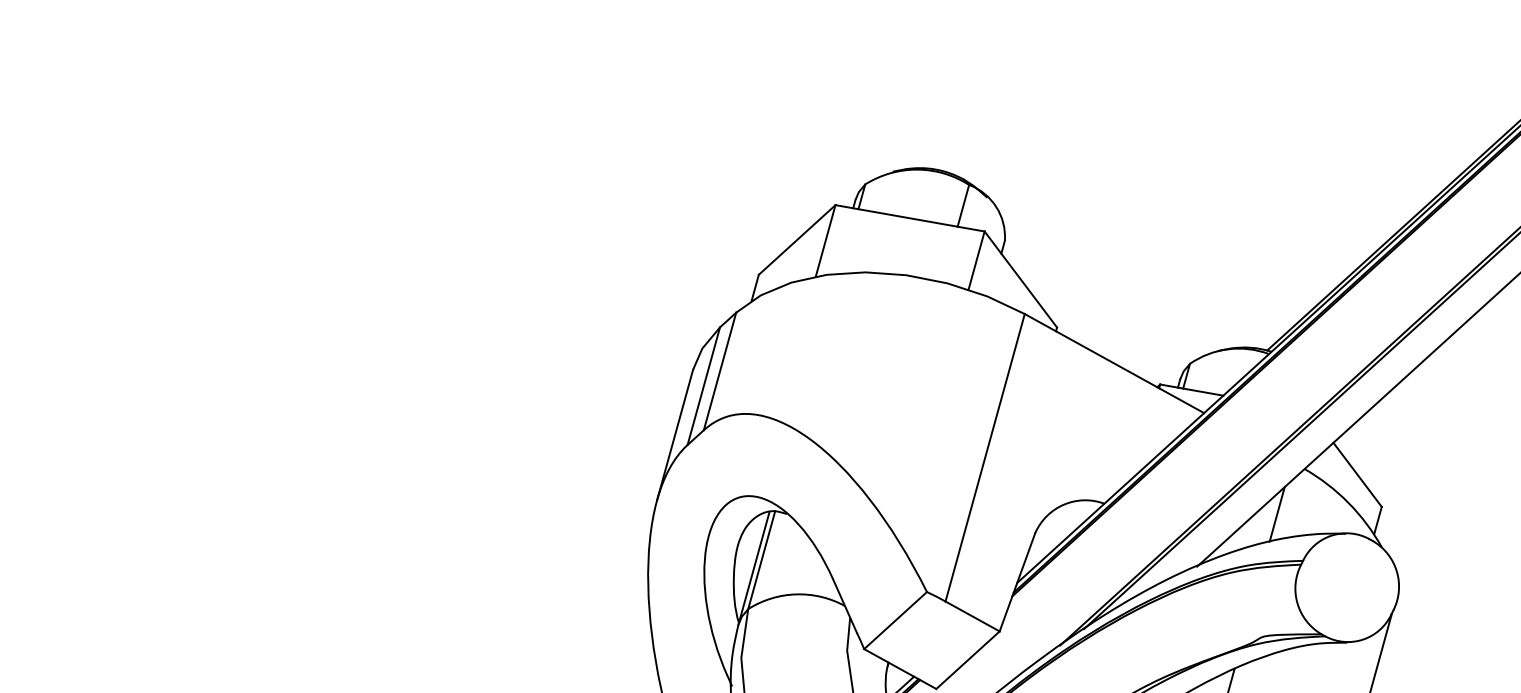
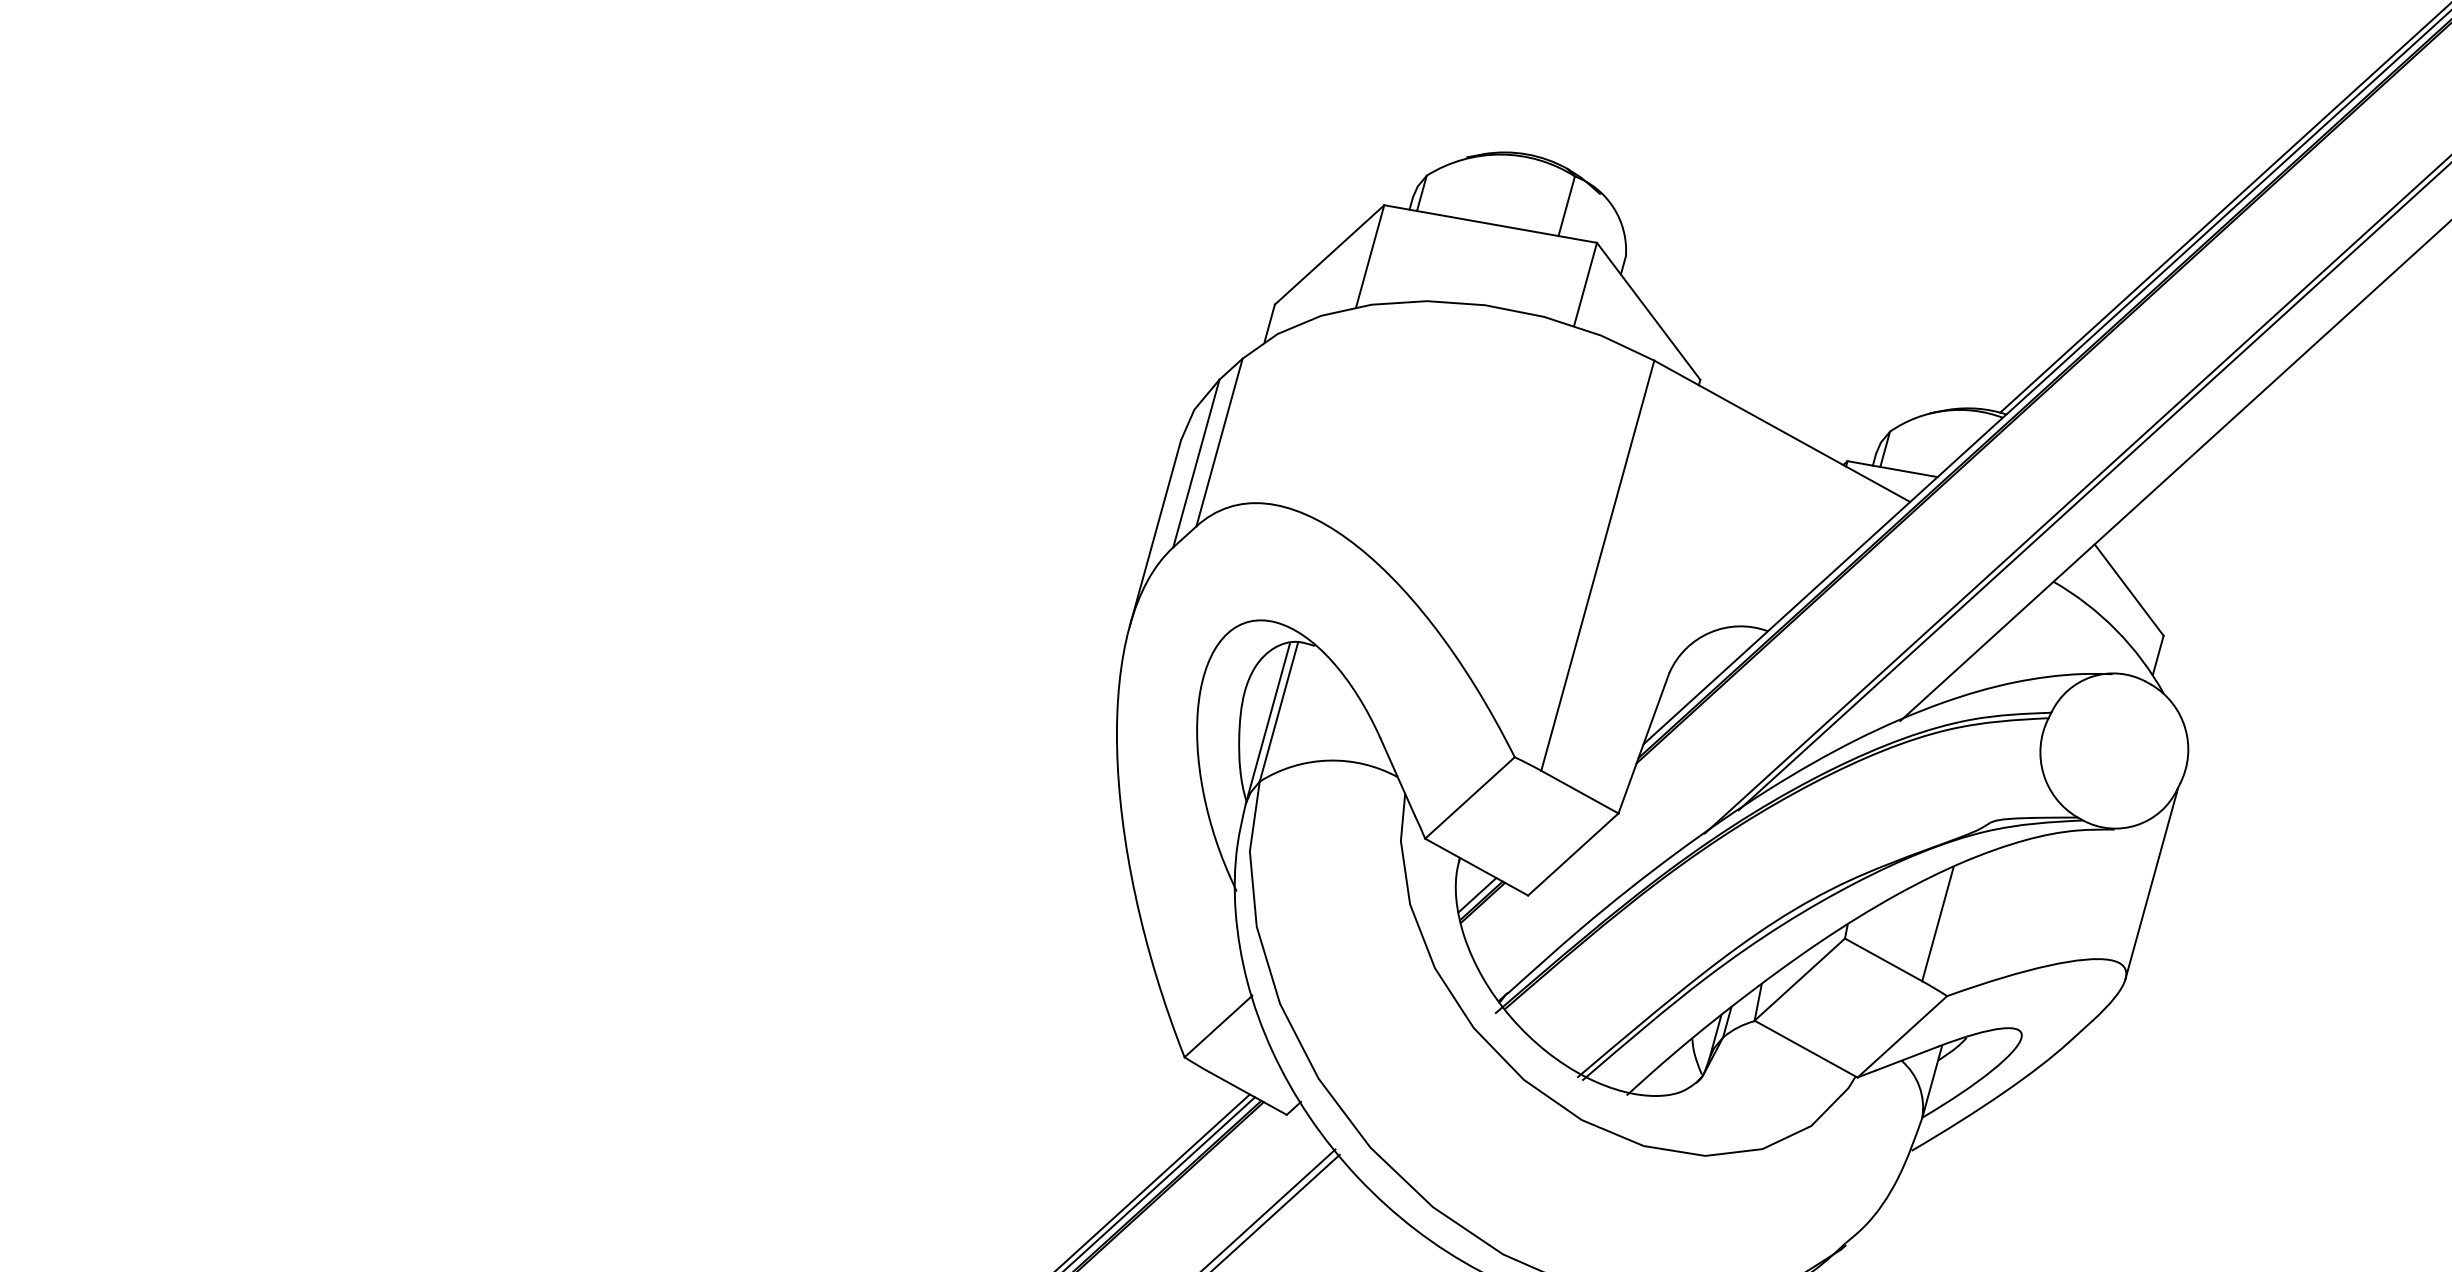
line: (1277, 514) -> (2014, 646), removed

